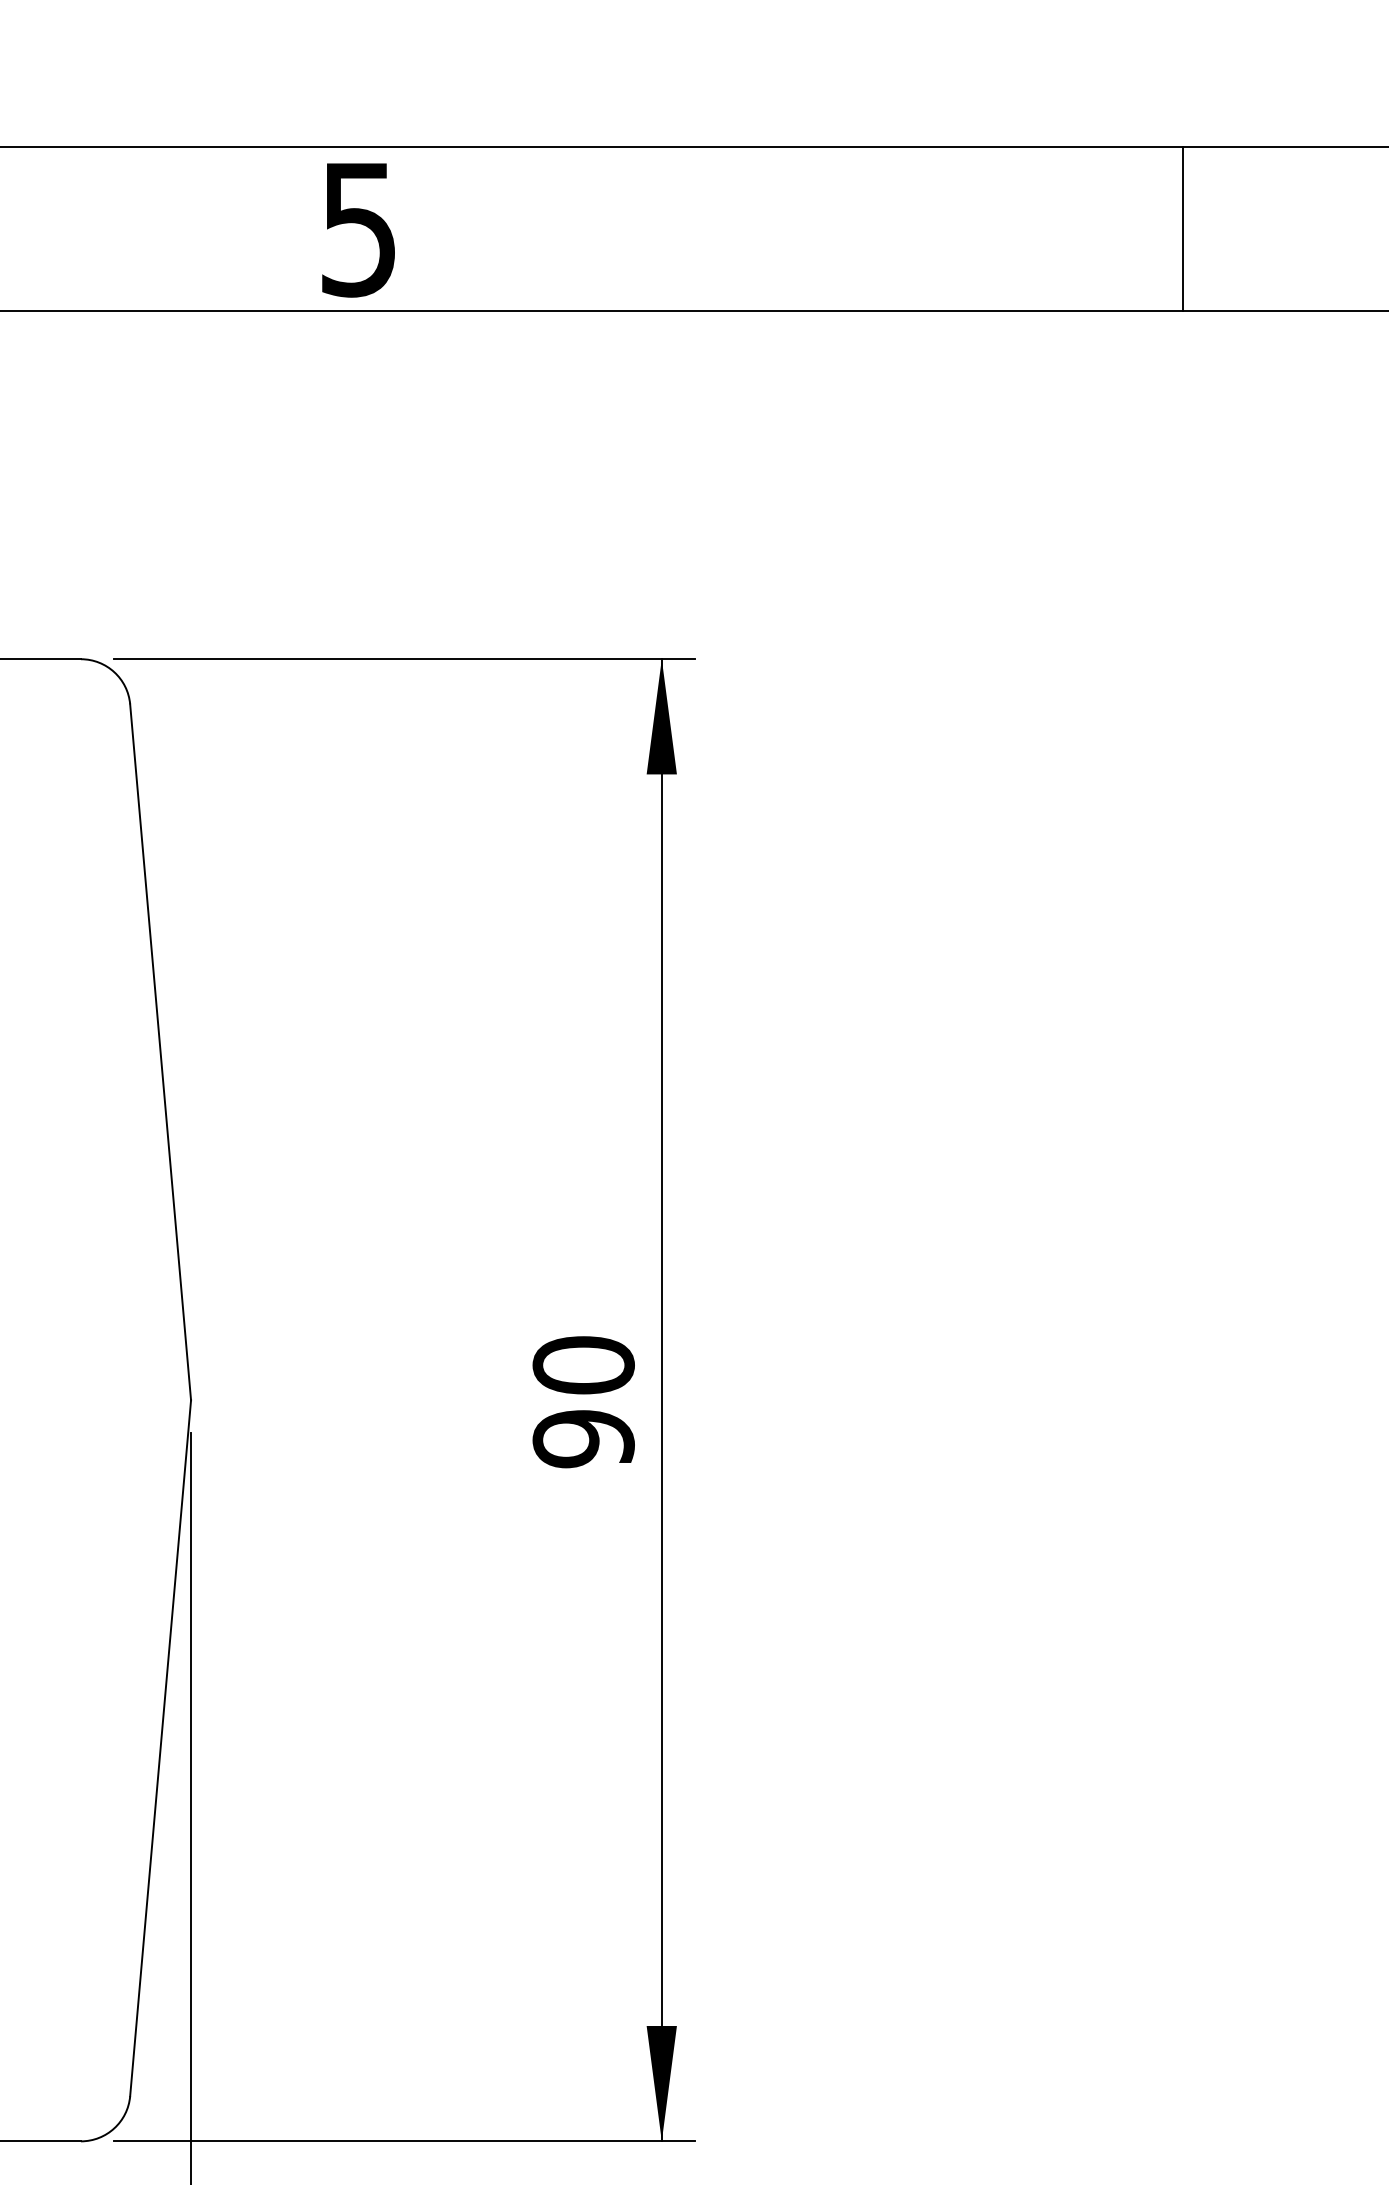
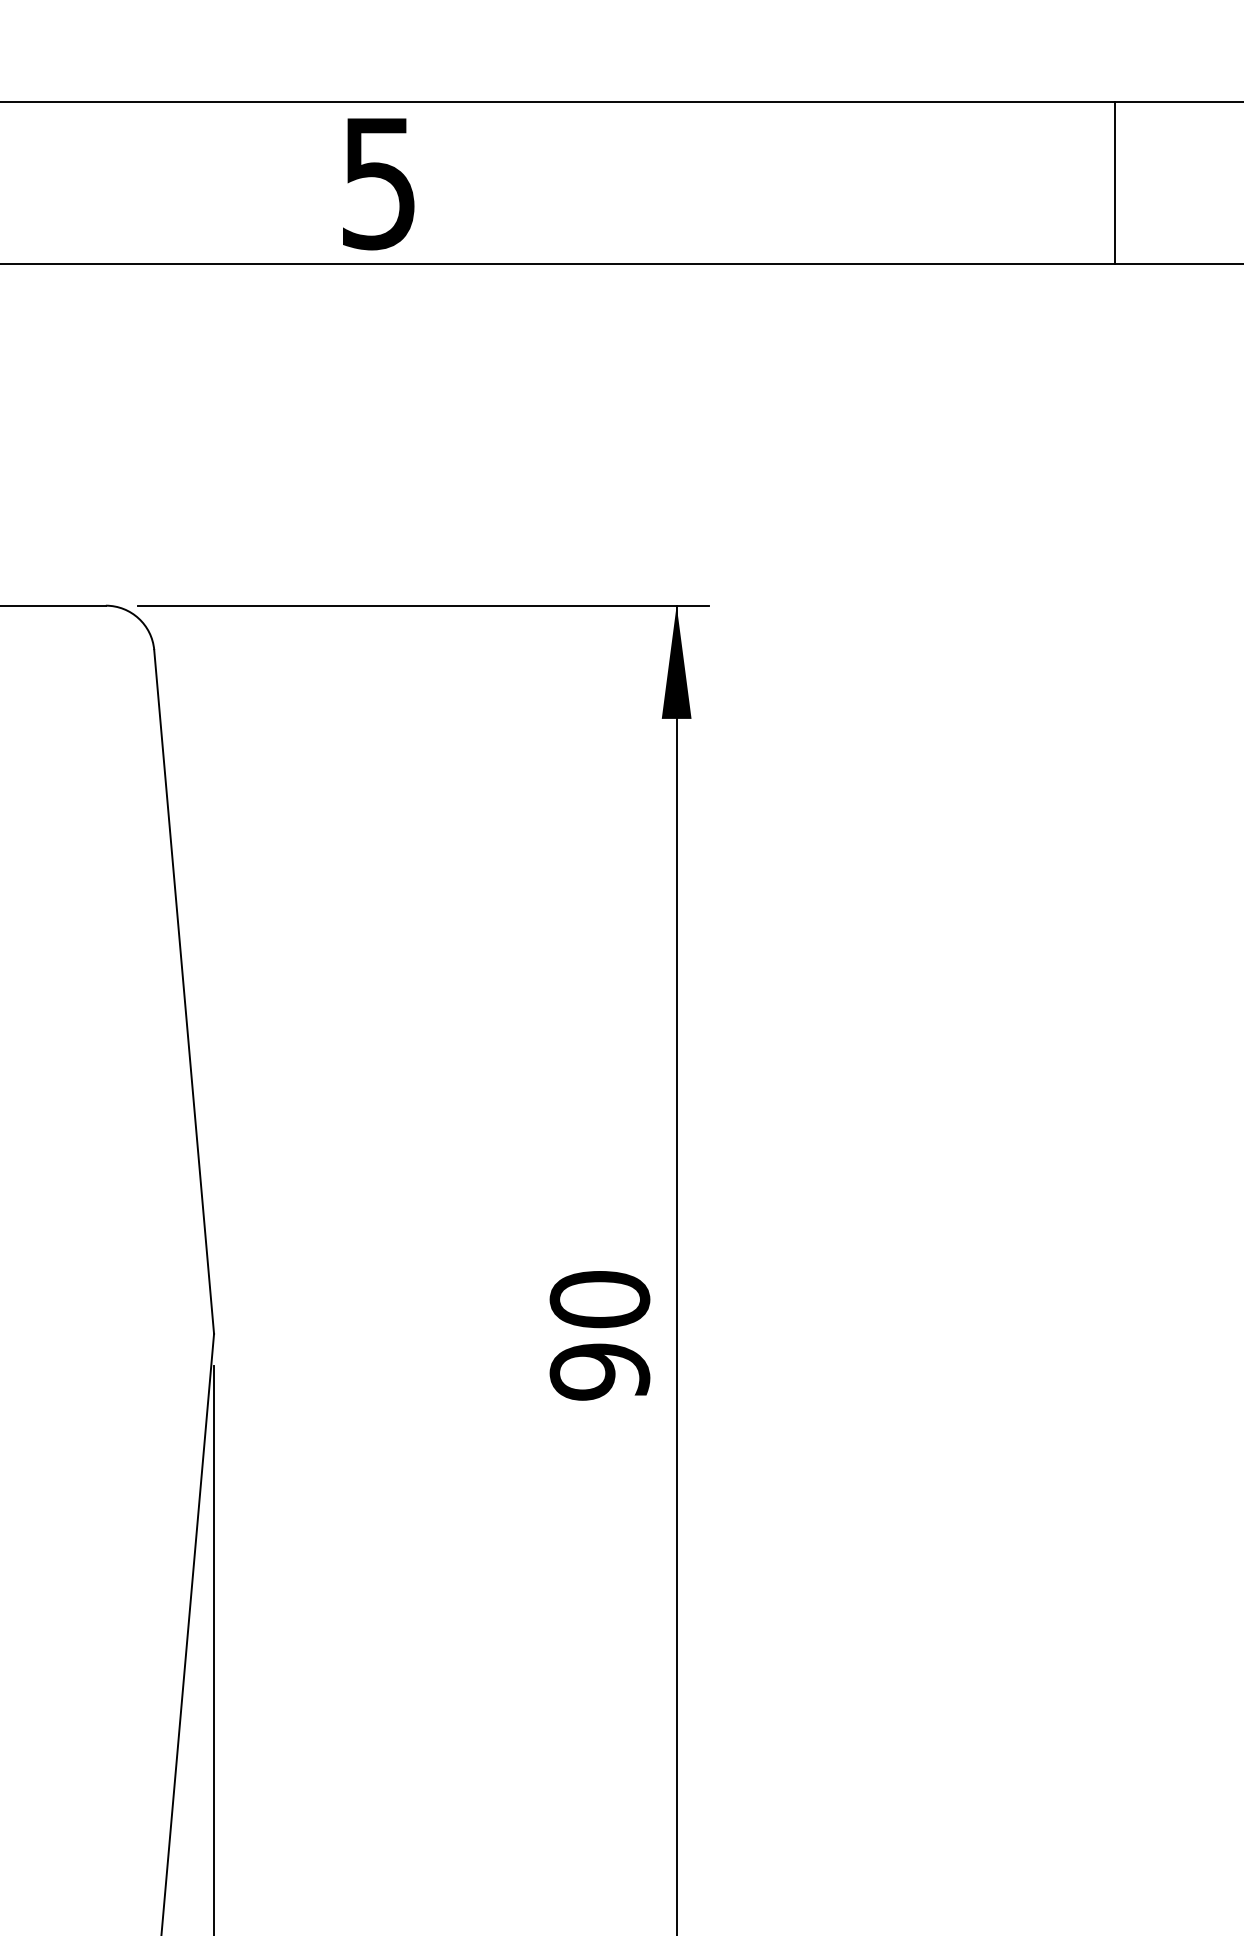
line: (1183, 228) -> (1115, 182), moved

